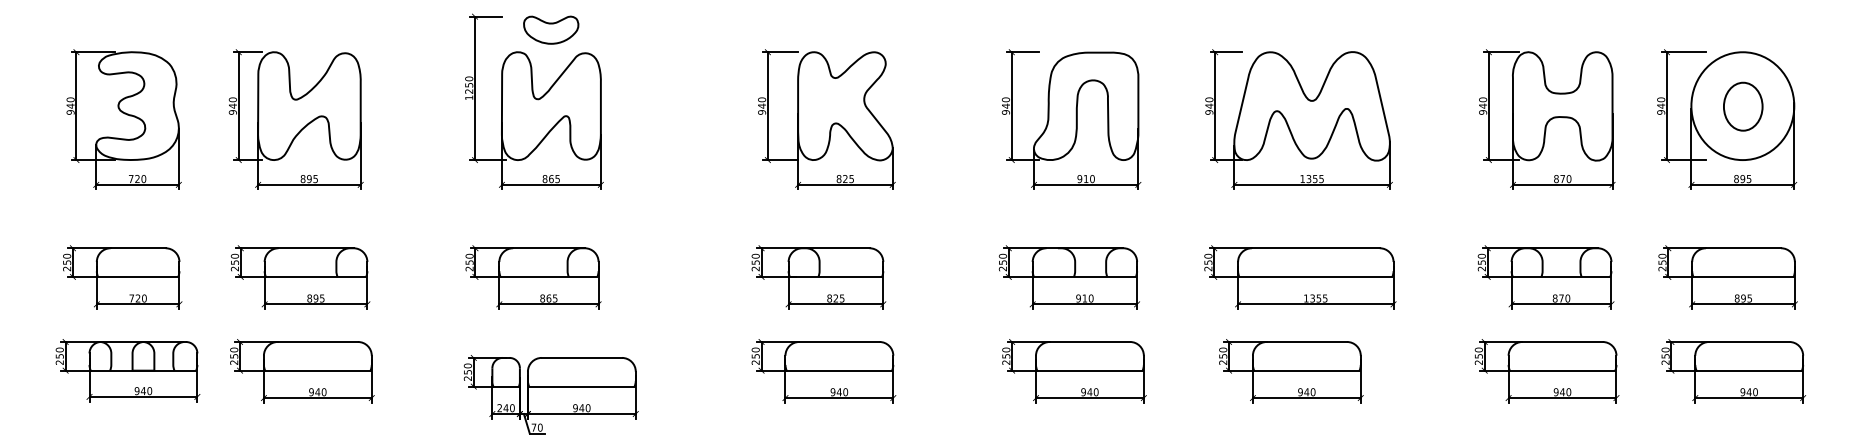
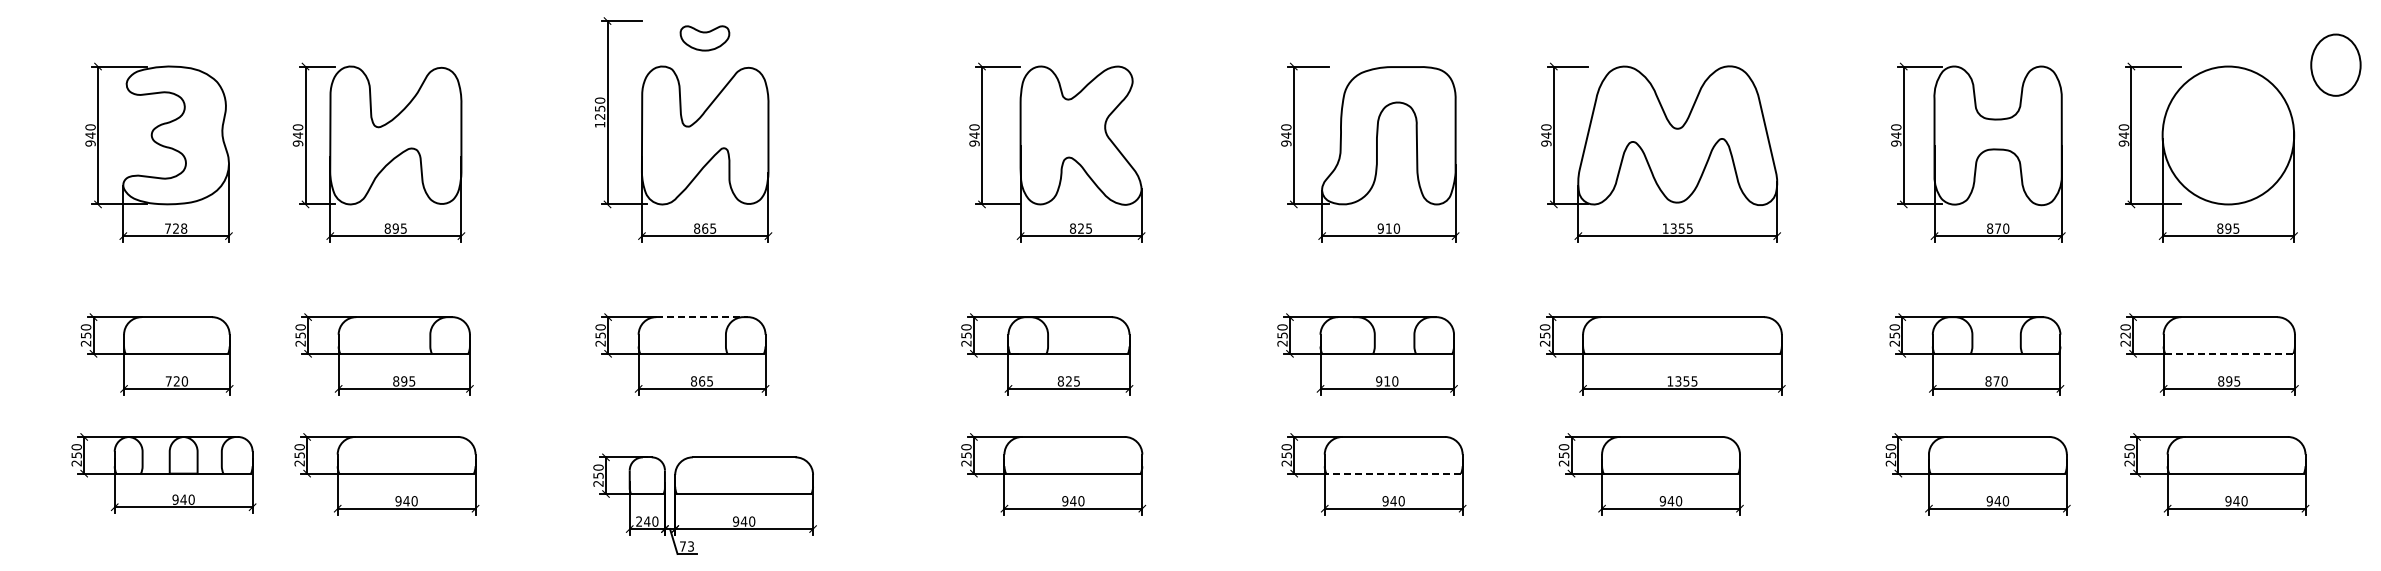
part: (550, 30) -> (704, 38), size x0.7
part: (1742, 106) -> (2335, 64), moved
text: (144, 178) -> (184, 228), 720 -> 728
line: (549, 248) -> (702, 317), solid -> dashed
text: (1662, 262) -> (2125, 335), 250 -> 220
line: (1742, 276) -> (2228, 353), solid -> dashed
line: (1089, 370) -> (1393, 473), solid -> dashed
text: (540, 427) -> (691, 546), 70 -> 73

